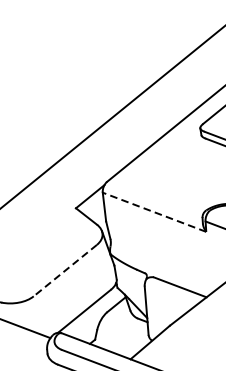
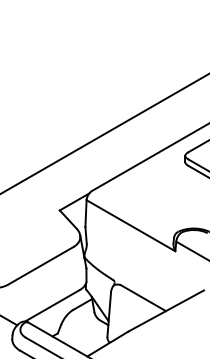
line: (153, 212) -> (130, 225), dashed -> solid
line: (64, 270) -> (40, 265), dashed -> solid

